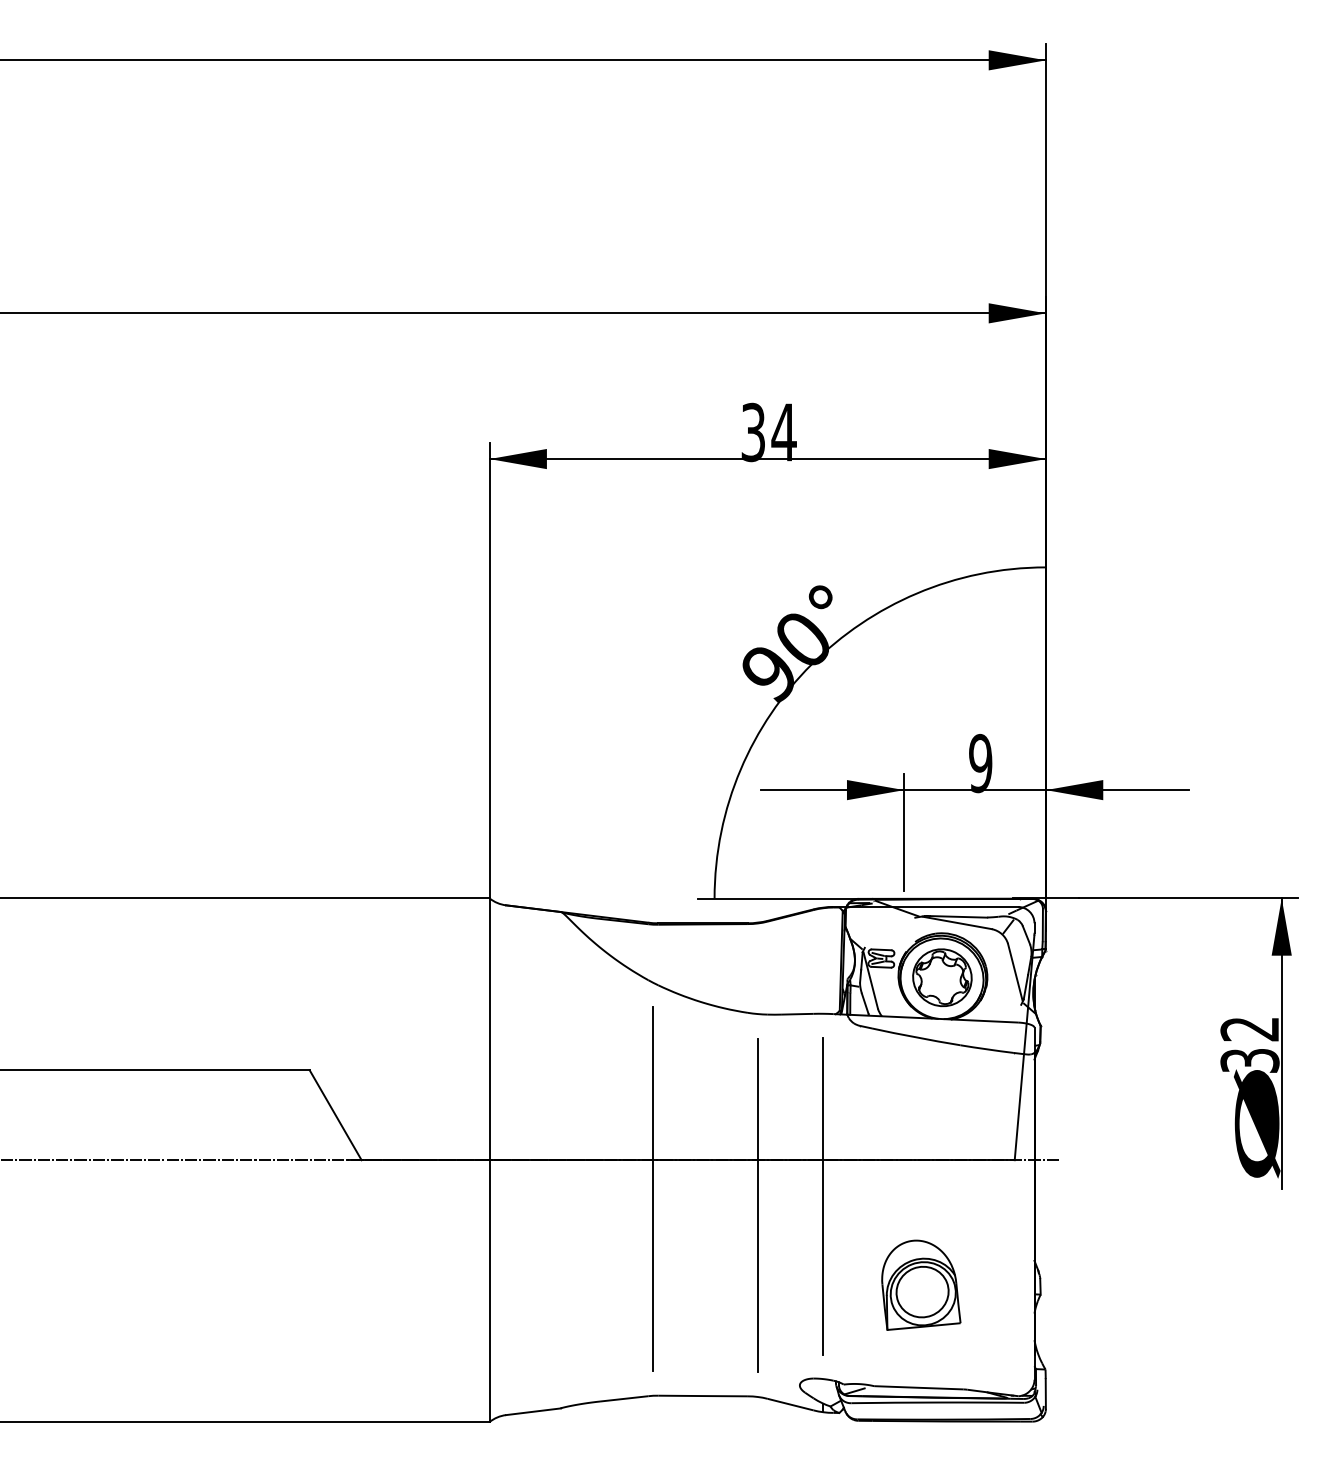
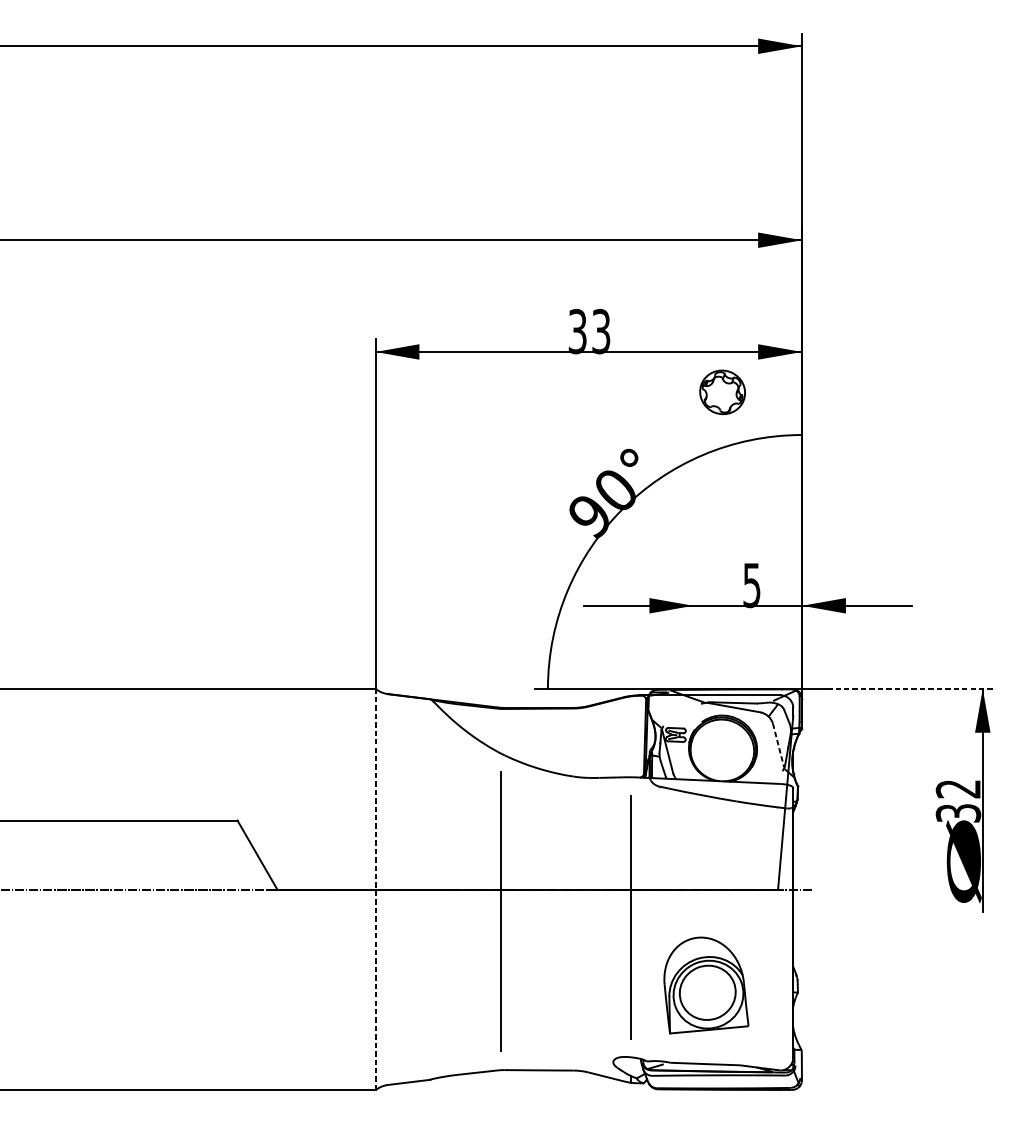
text: (783, 432) -> (600, 331), 34 -> 33
text: (980, 762) -> (751, 584), 9 -> 5
line: (904, 831) -> (693, 637), removed
line: (1188, 898) -> (911, 688), solid -> dashed
line: (1015, 972) -> (778, 745), solid -> dashed
part: (942, 977) -> (722, 392), moved
line: (489, 1160) -> (375, 889), solid -> dashed
line: (757, 1205) -> (580, 924), removed
part: (921, 1284) -> (706, 984), size x1.4

